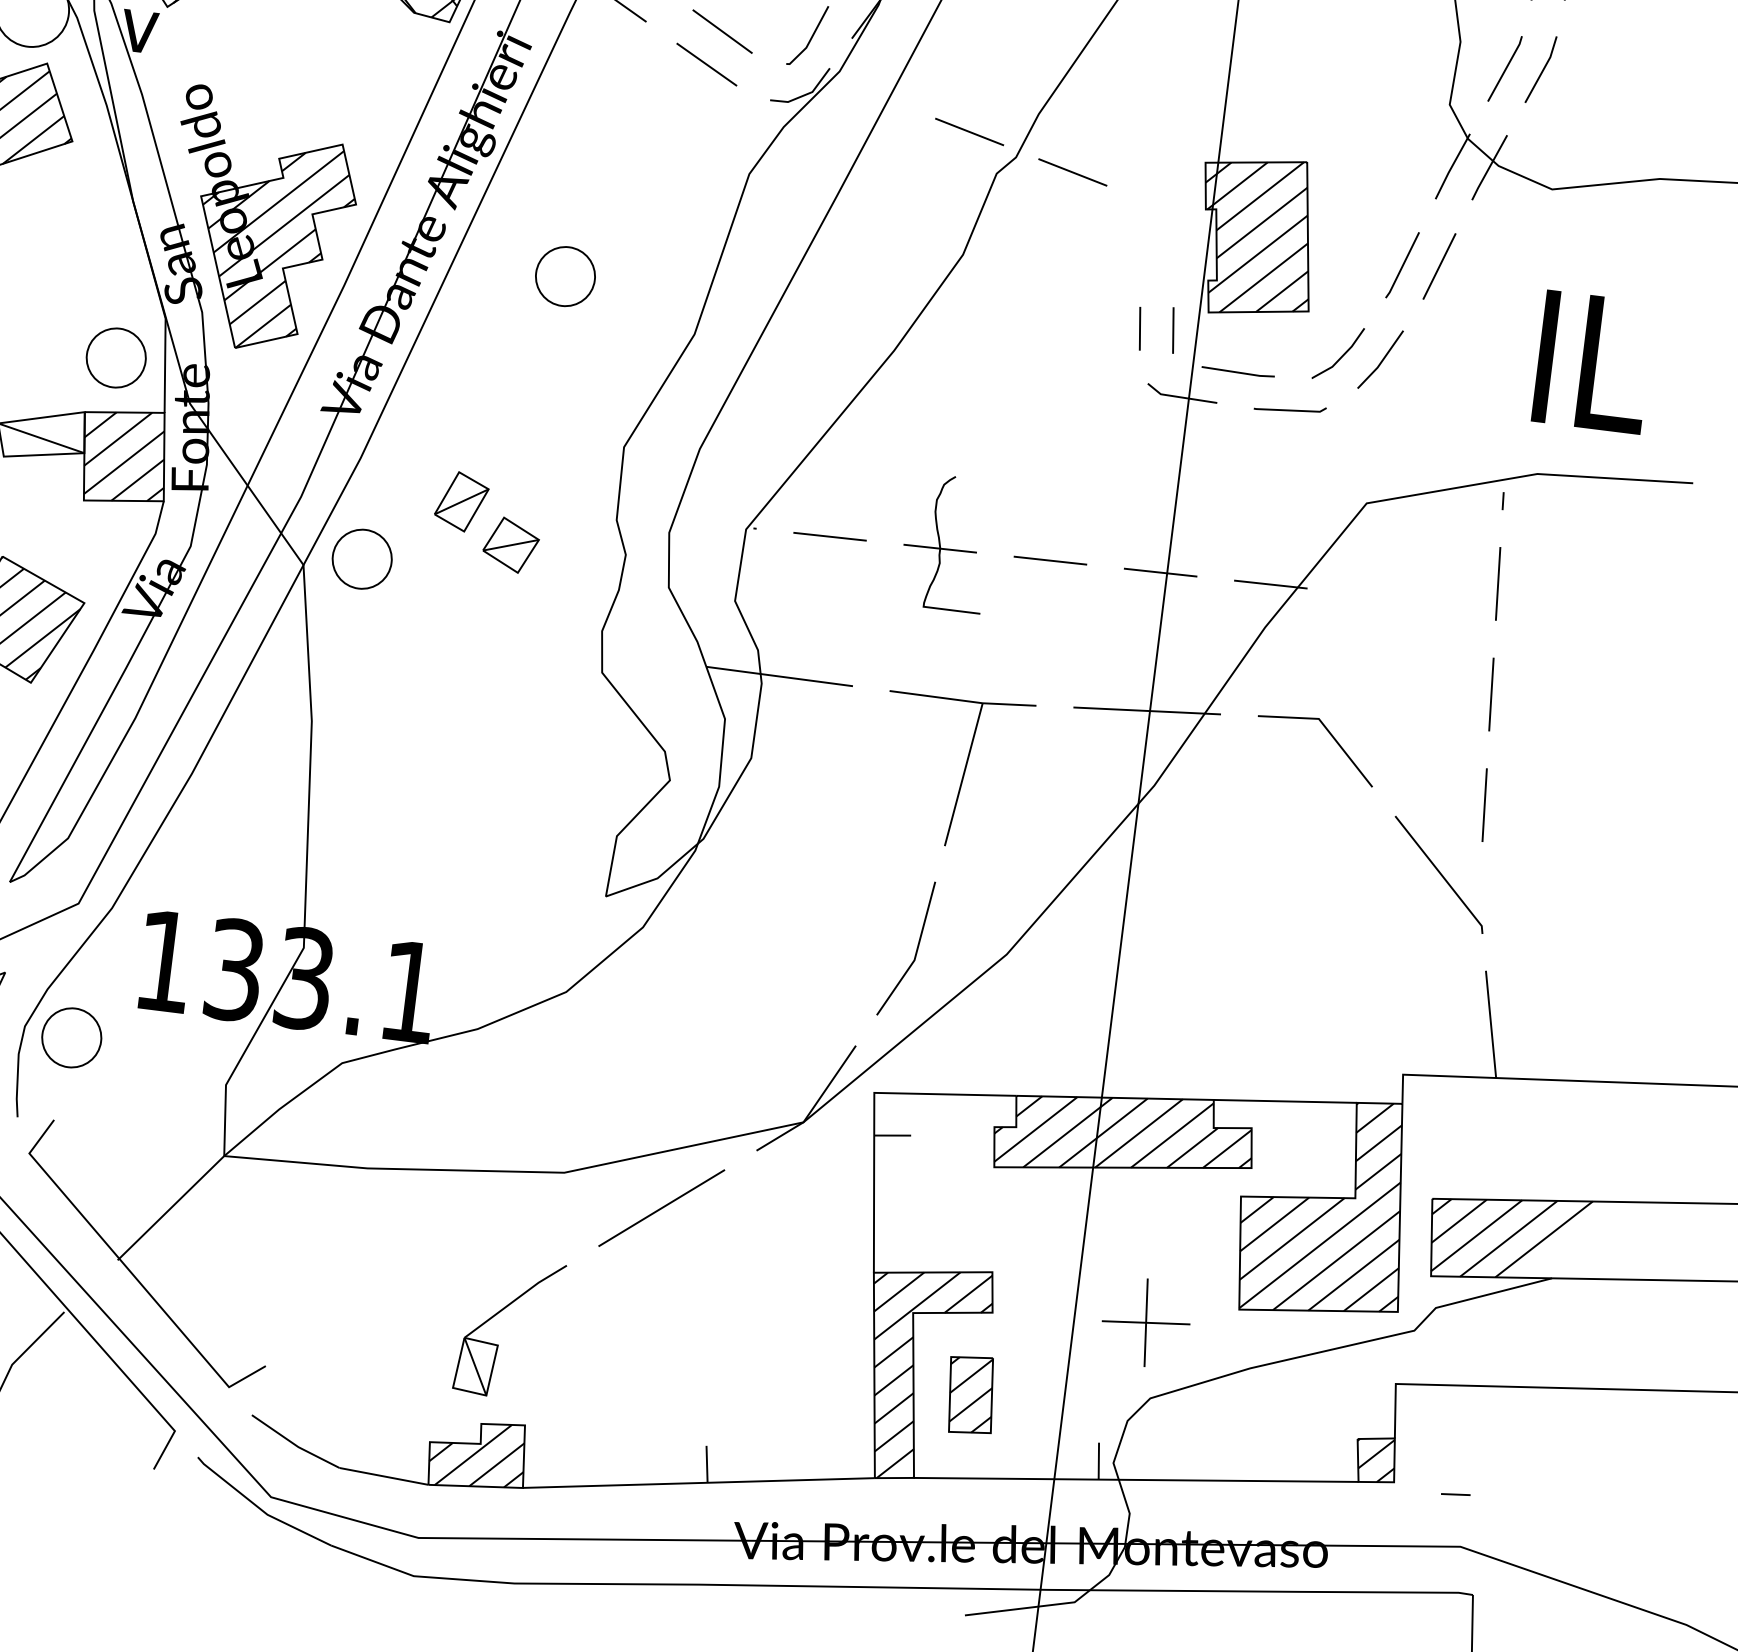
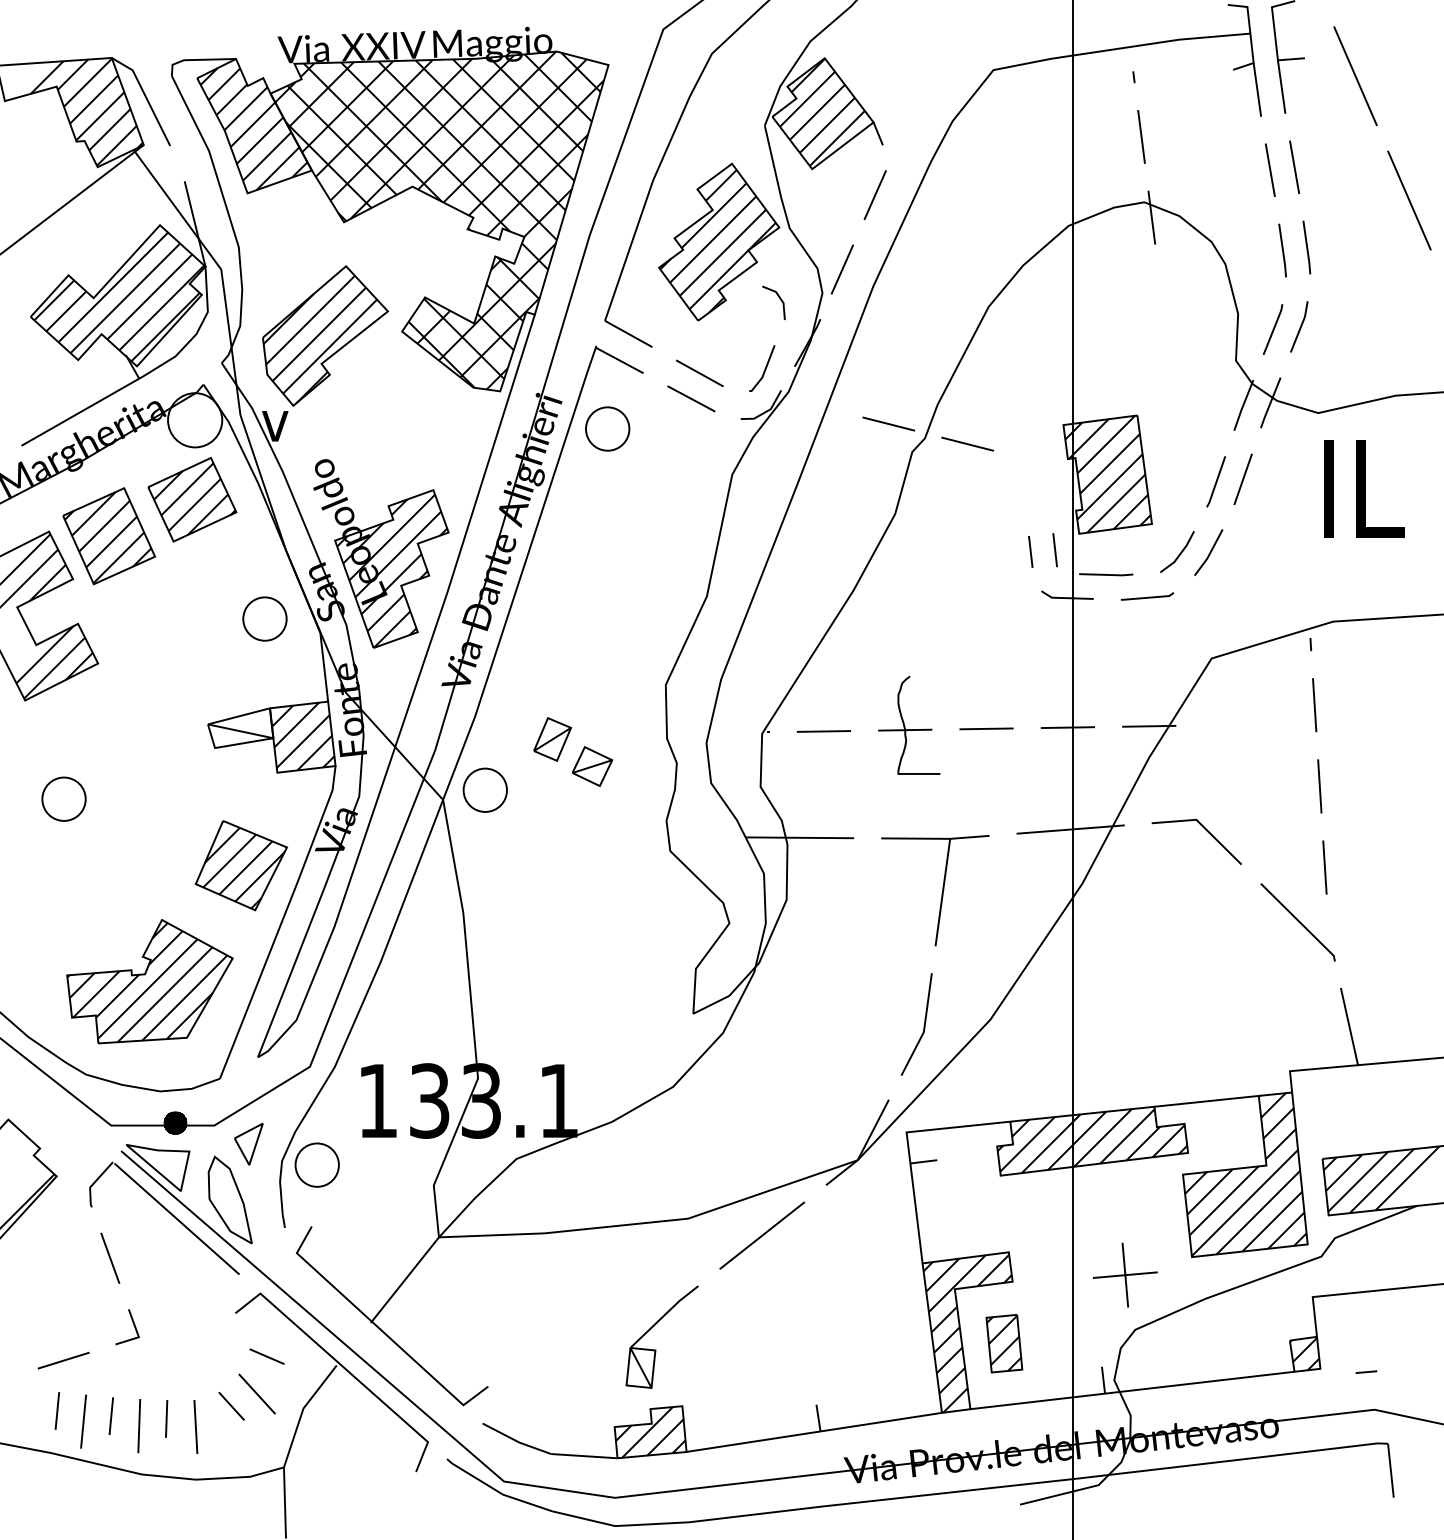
part: (565, 275) -> (607, 428), moved
part: (115, 357) -> (264, 618), moved
text: (1594, 361) -> (1364, 488), moved

